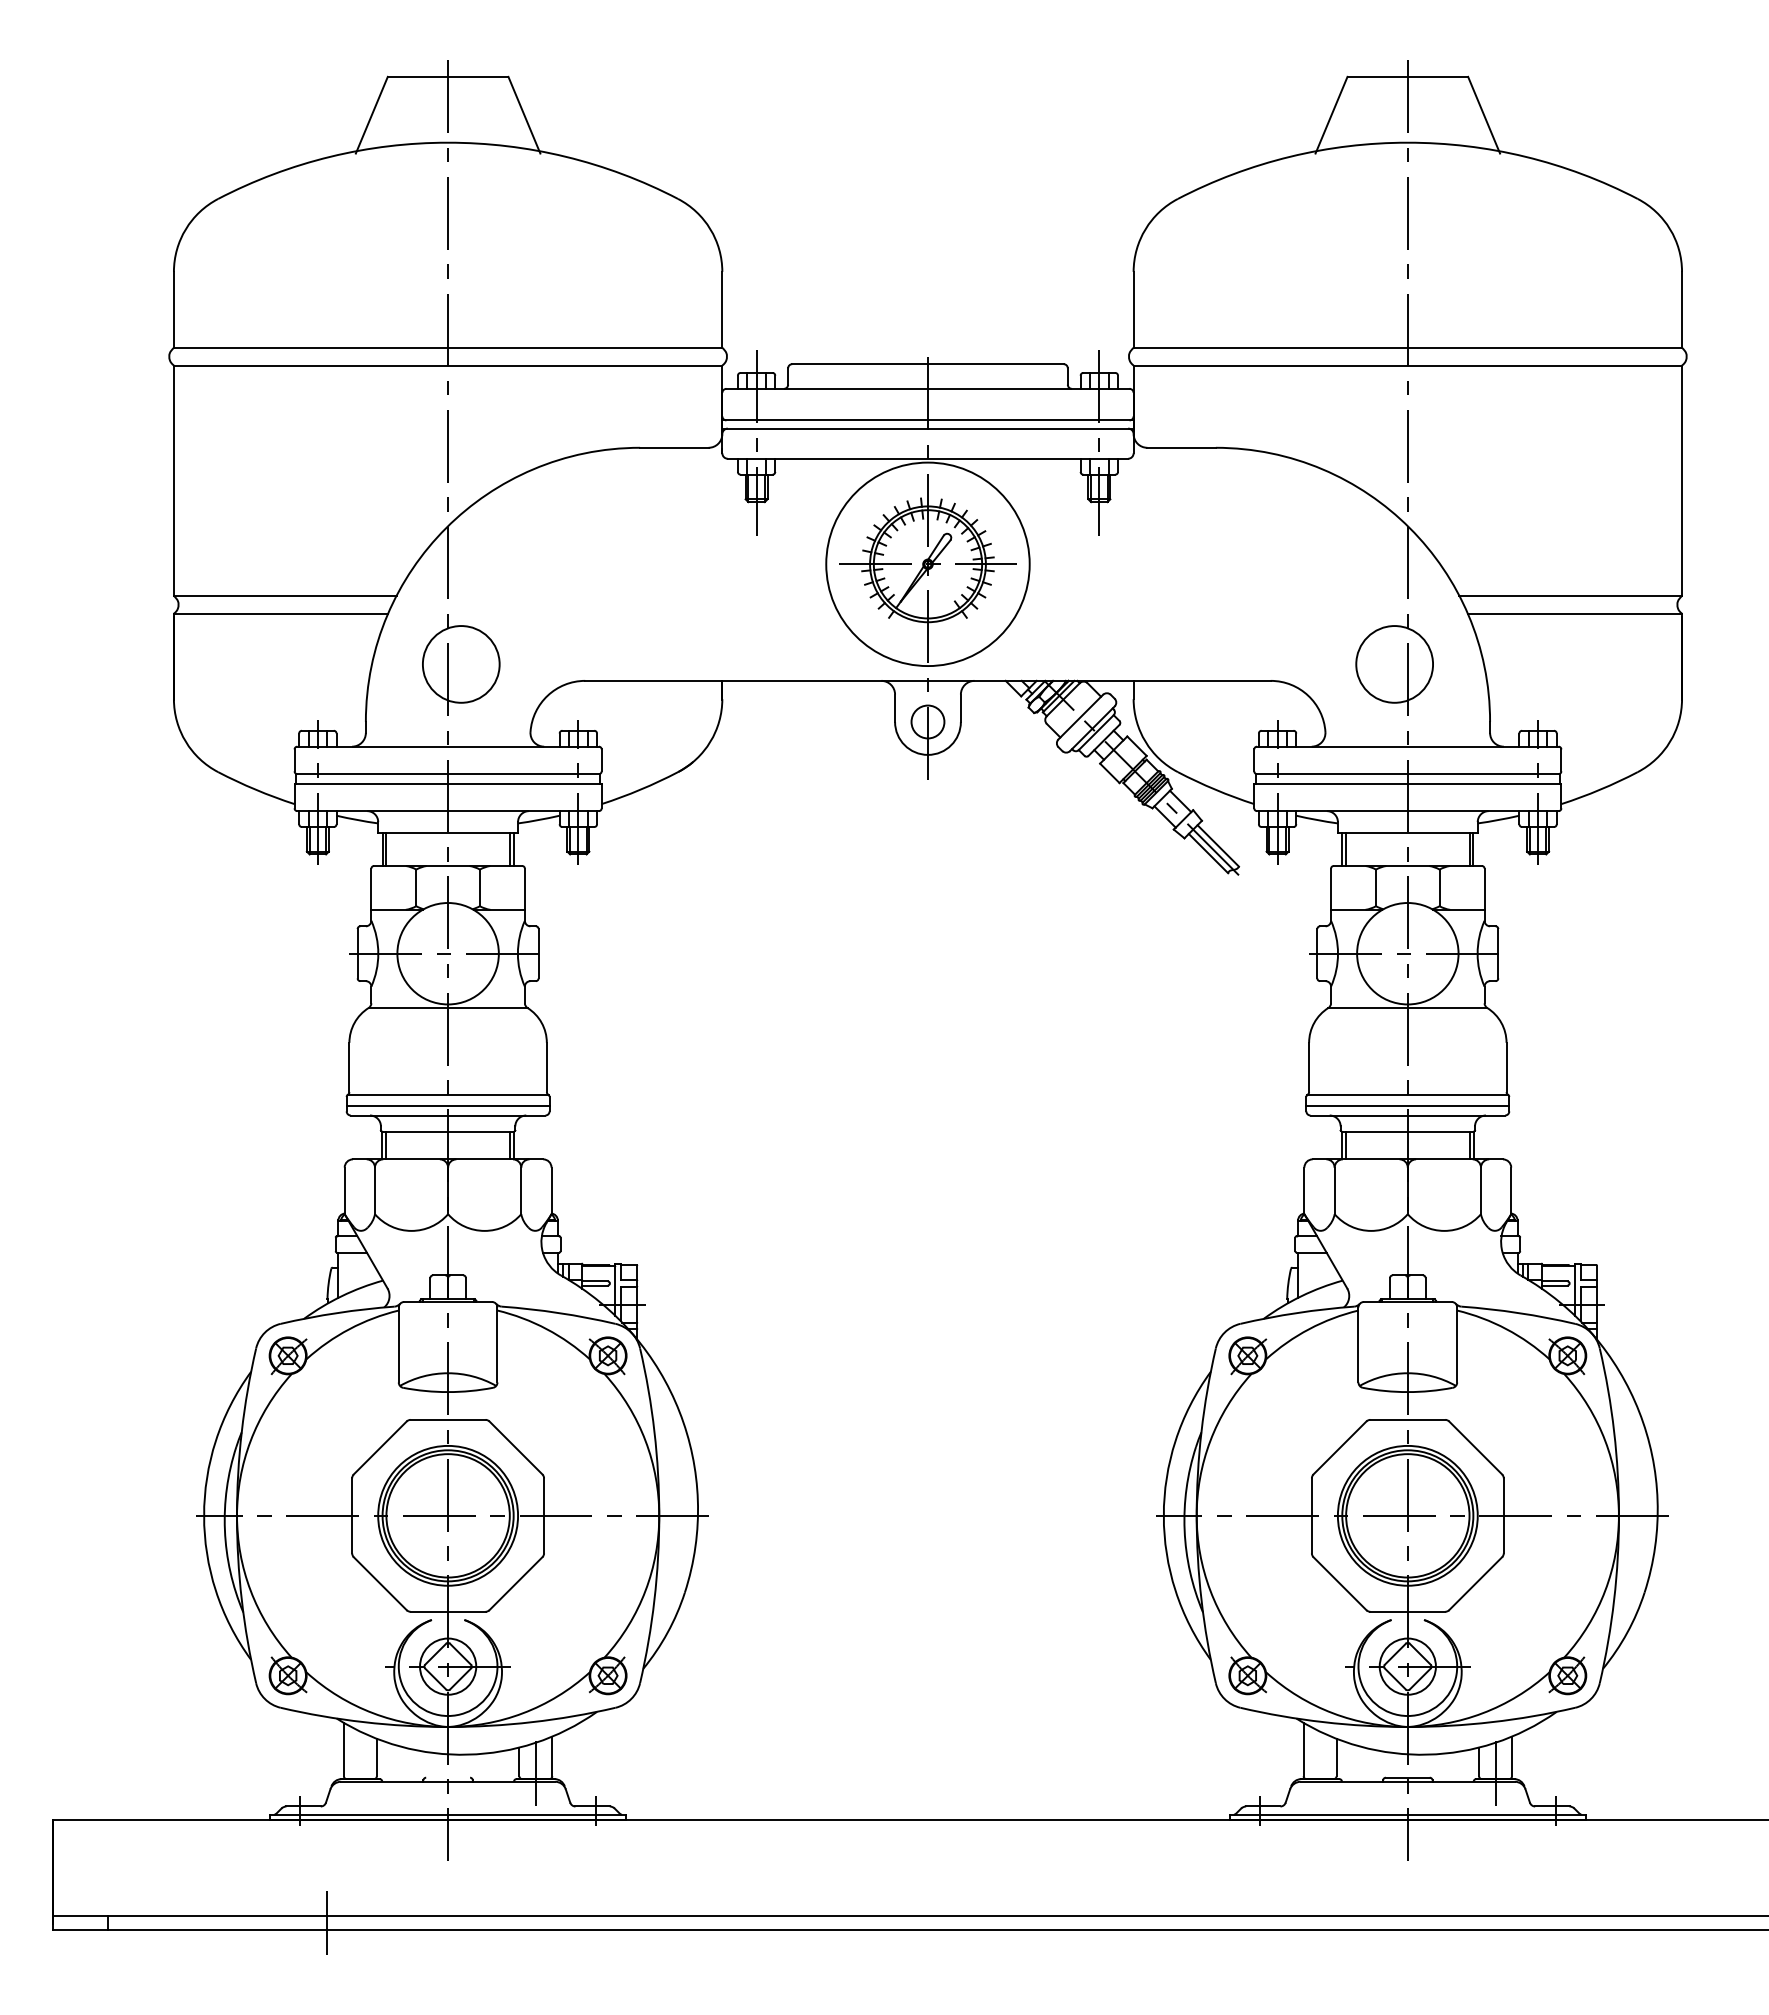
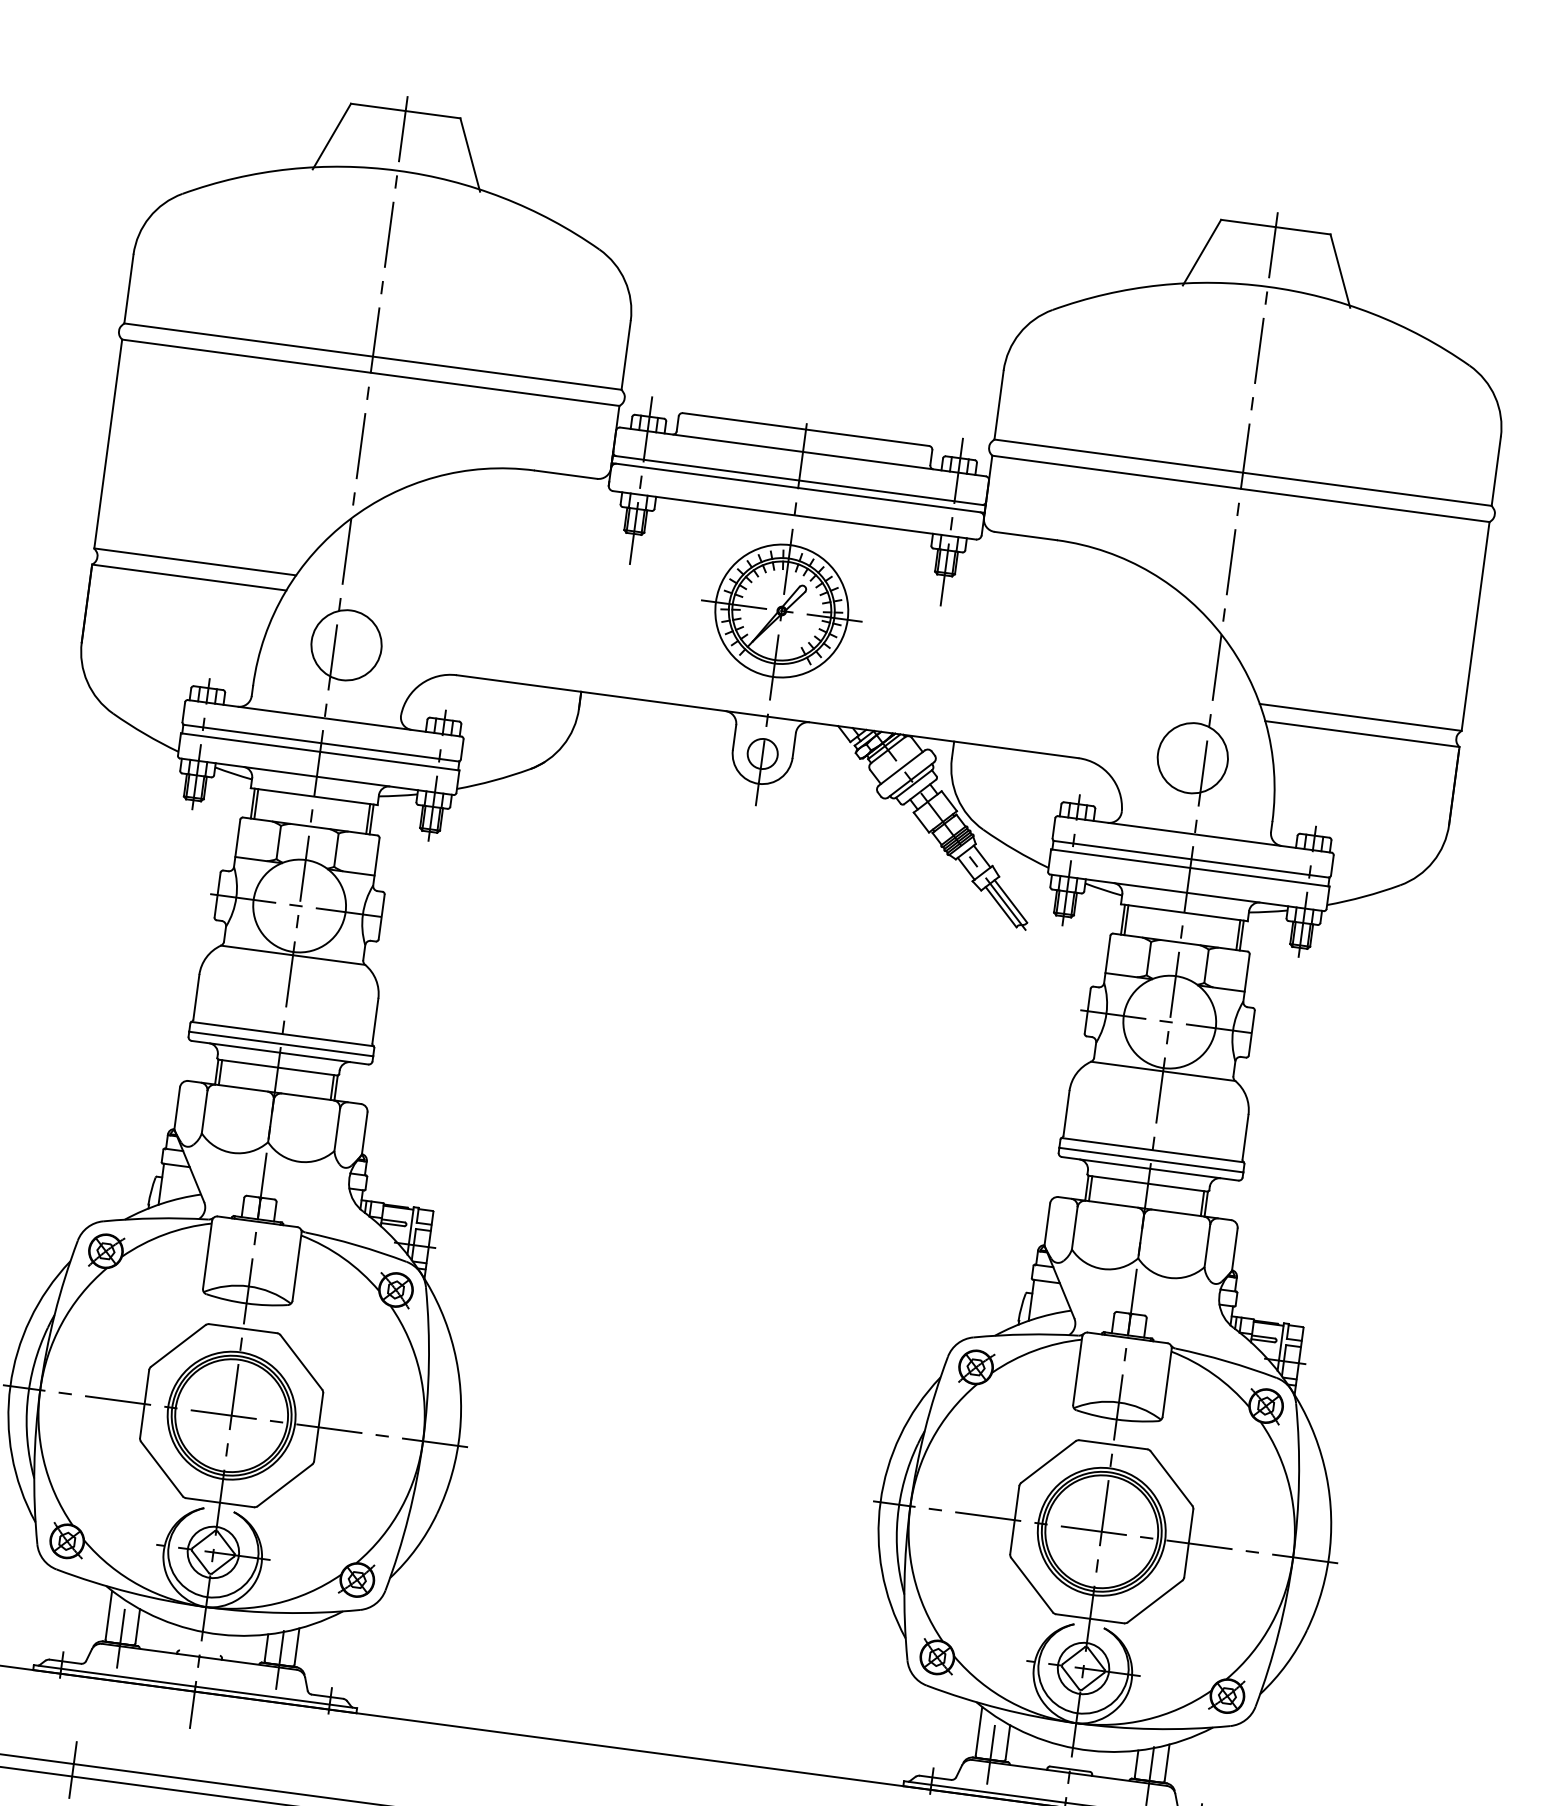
circle: (927, 564) -> (781, 611), size x0.71
line: (360, 1773) -> (121, 1638), added
line: (1320, 1773) -> (991, 1754), added

